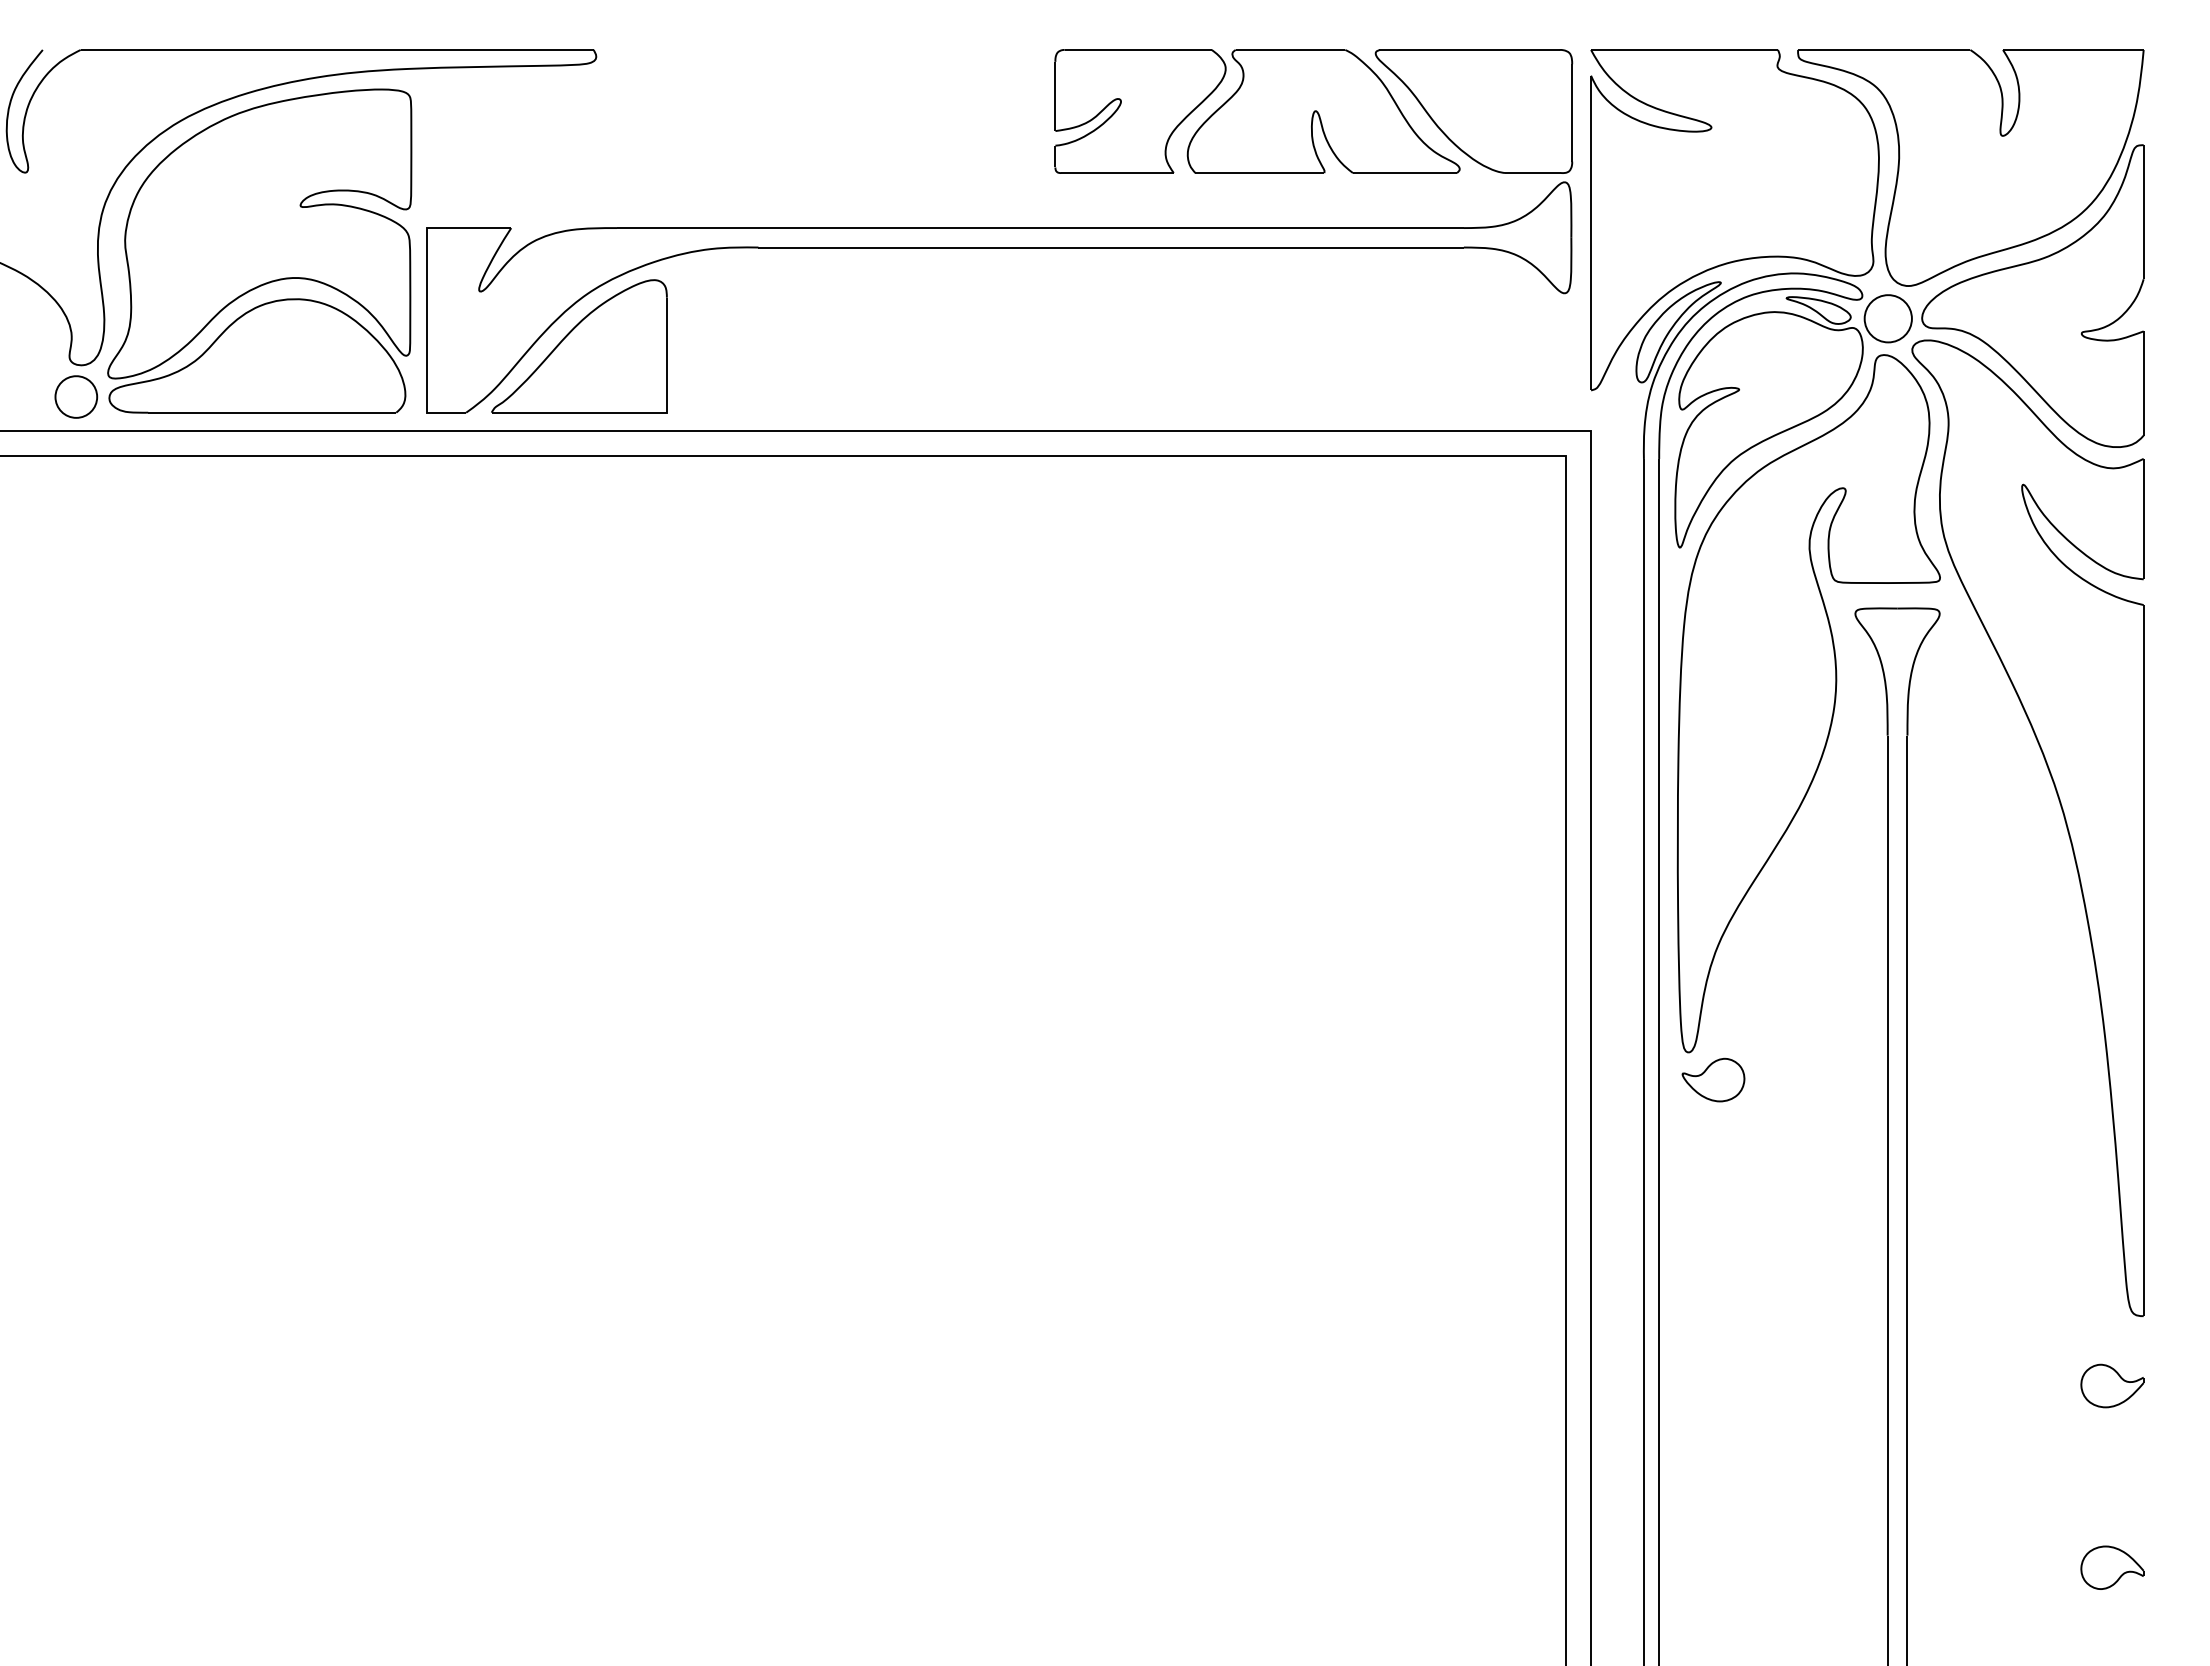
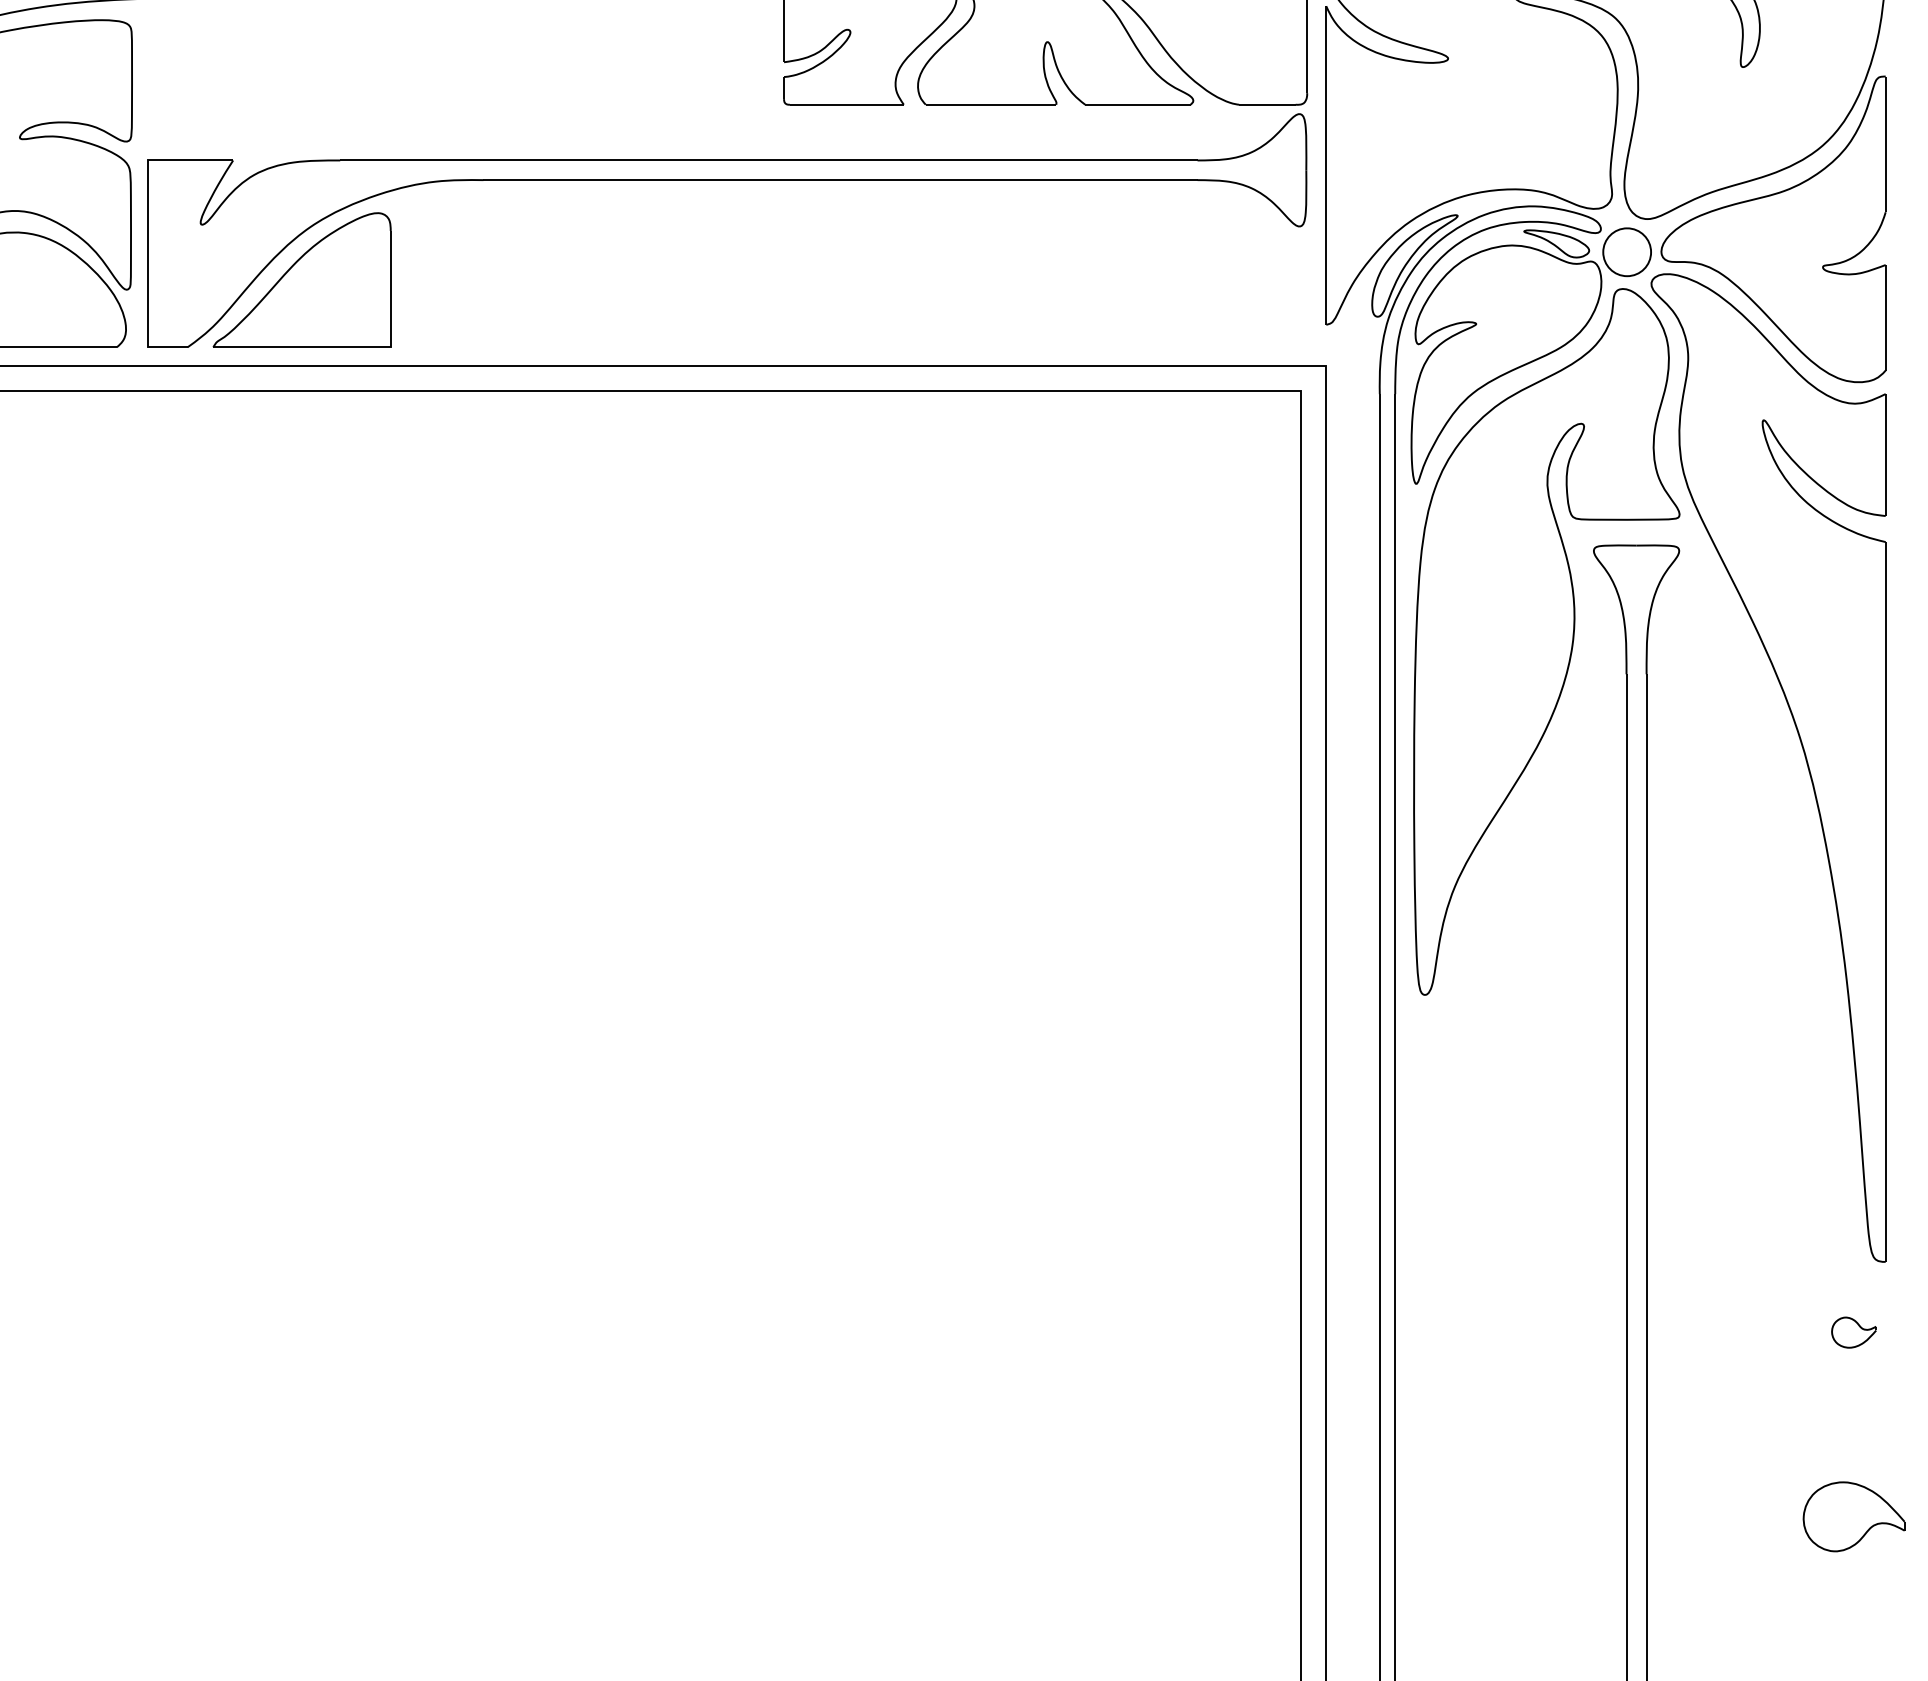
part: (1713, 1079) -> (1450, 1022), removed
part: (2112, 1385) -> (1854, 1332), size x0.7
part: (2112, 1567) -> (1854, 1516), size x1.6

